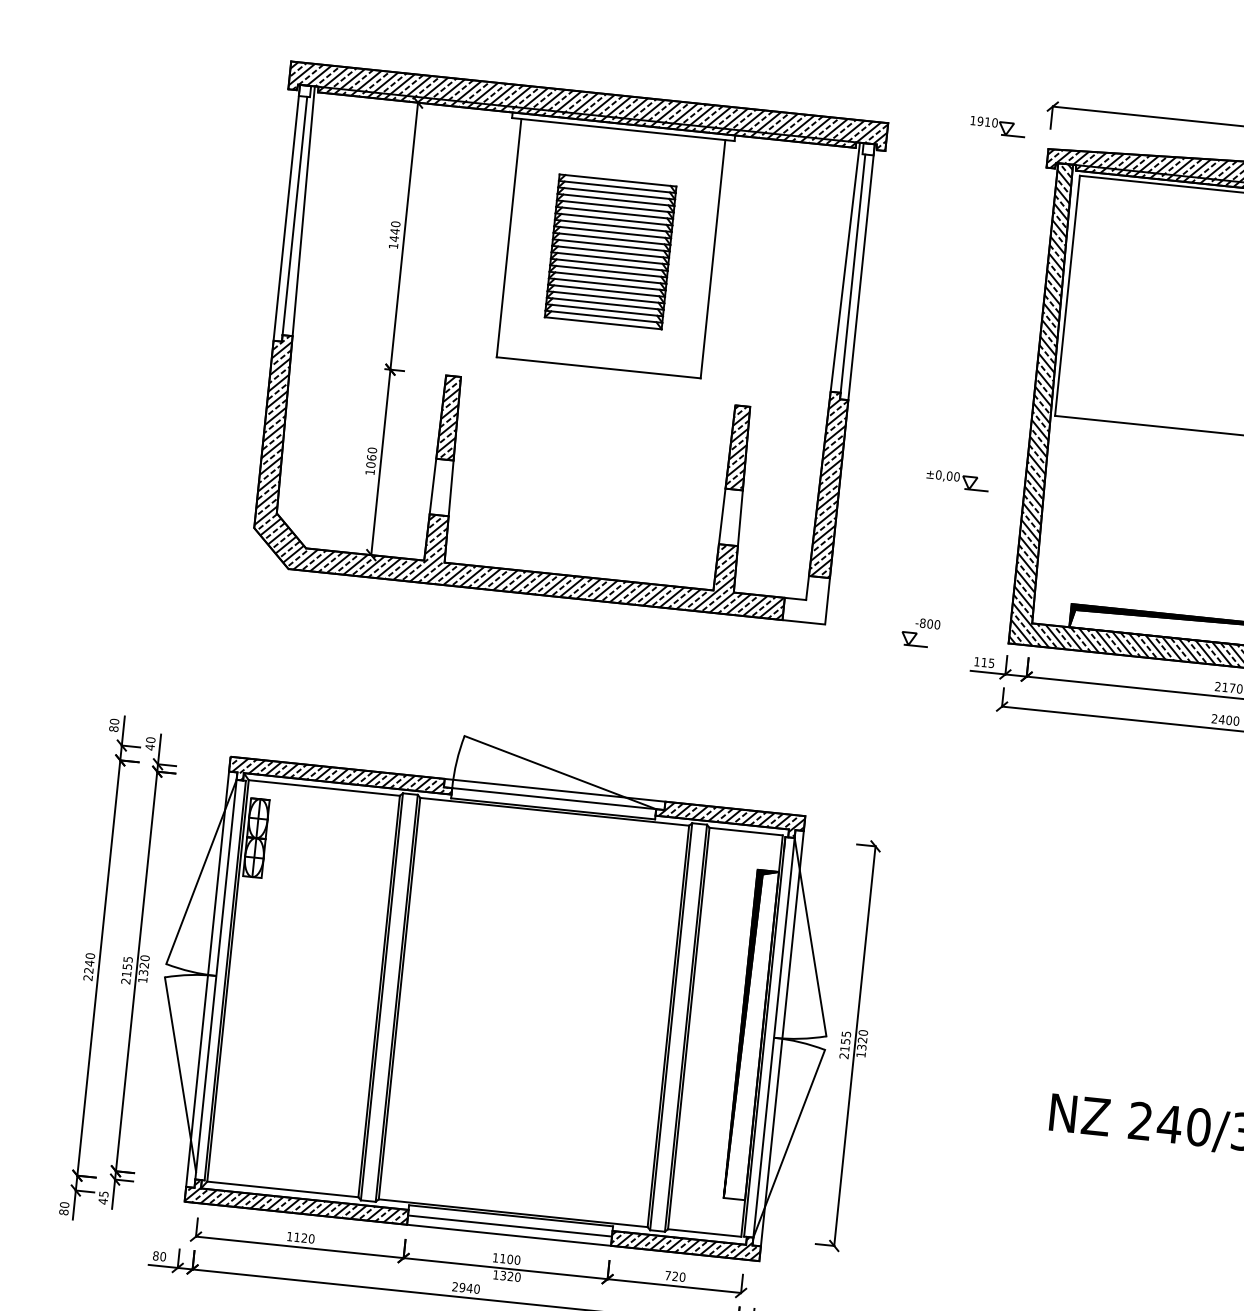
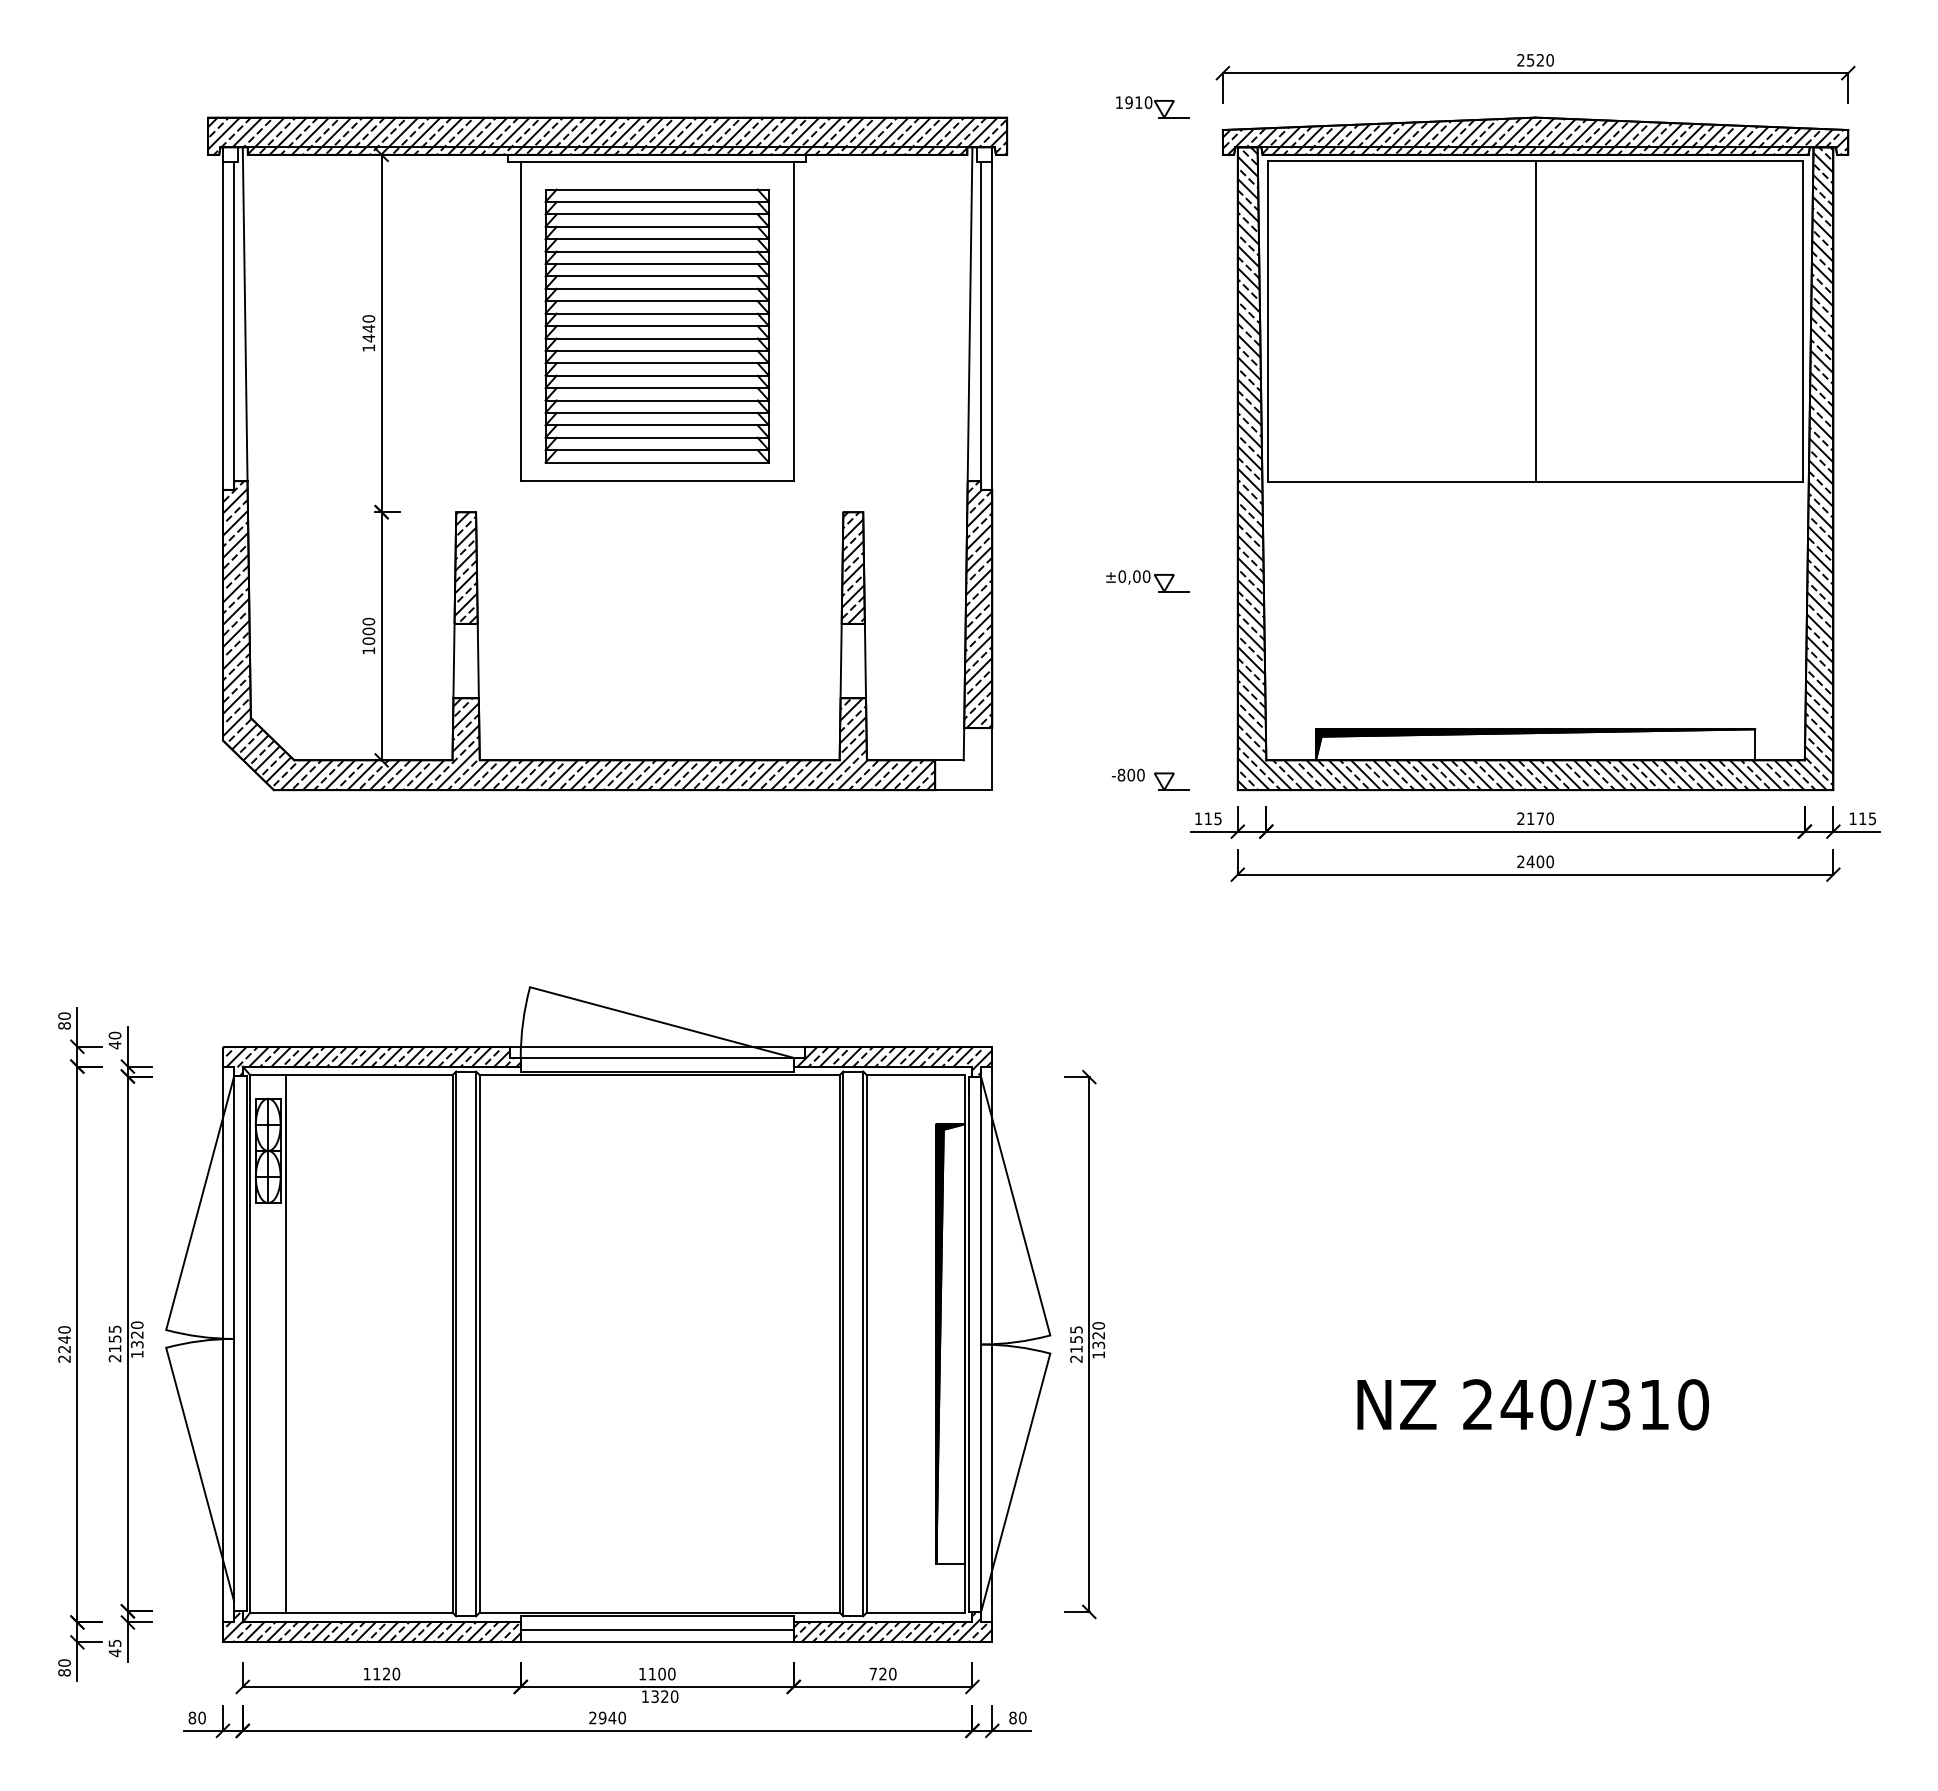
part: (610, 251) -> (656, 325), size x1.43
text: (371, 457) -> (368, 630), 1060 -> 1000
part: (914, 639) -> (1171, 781), moved
line: (255, 983) -> (286, 1343), added

